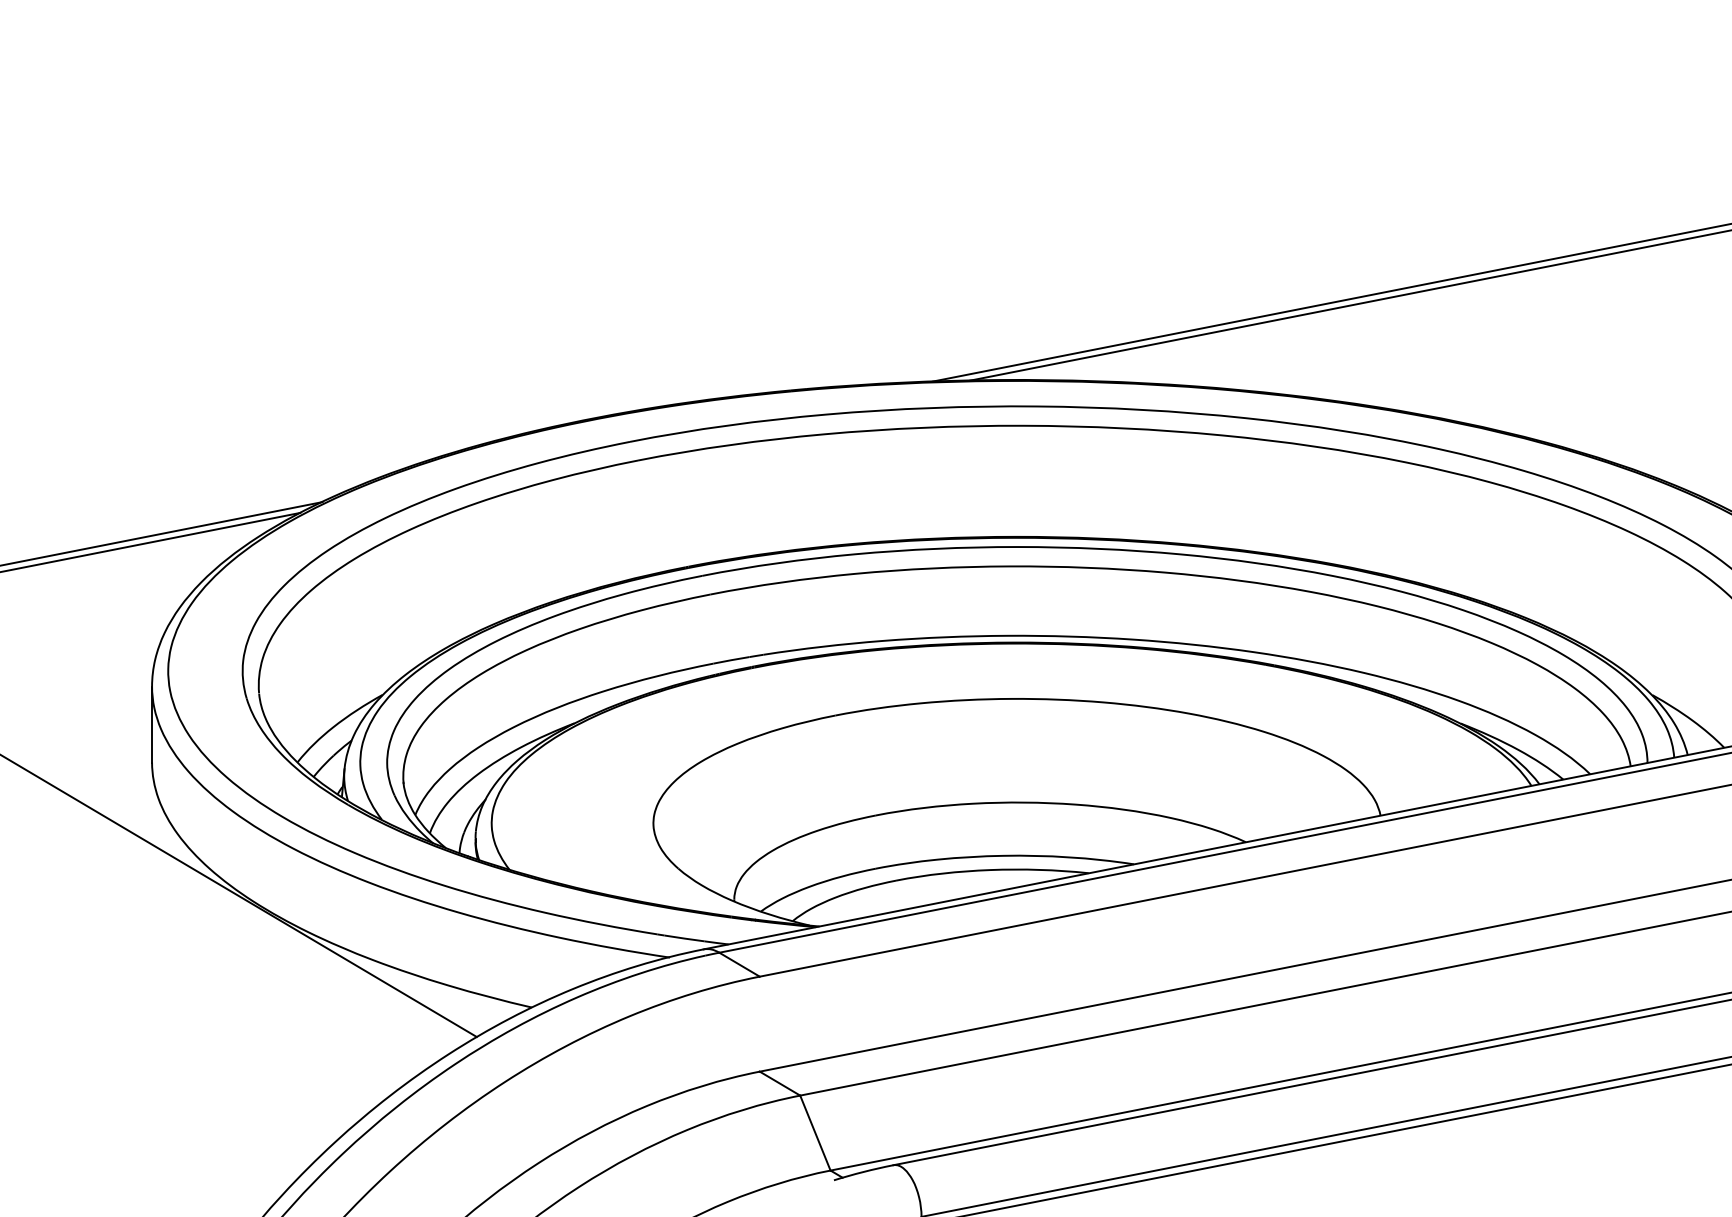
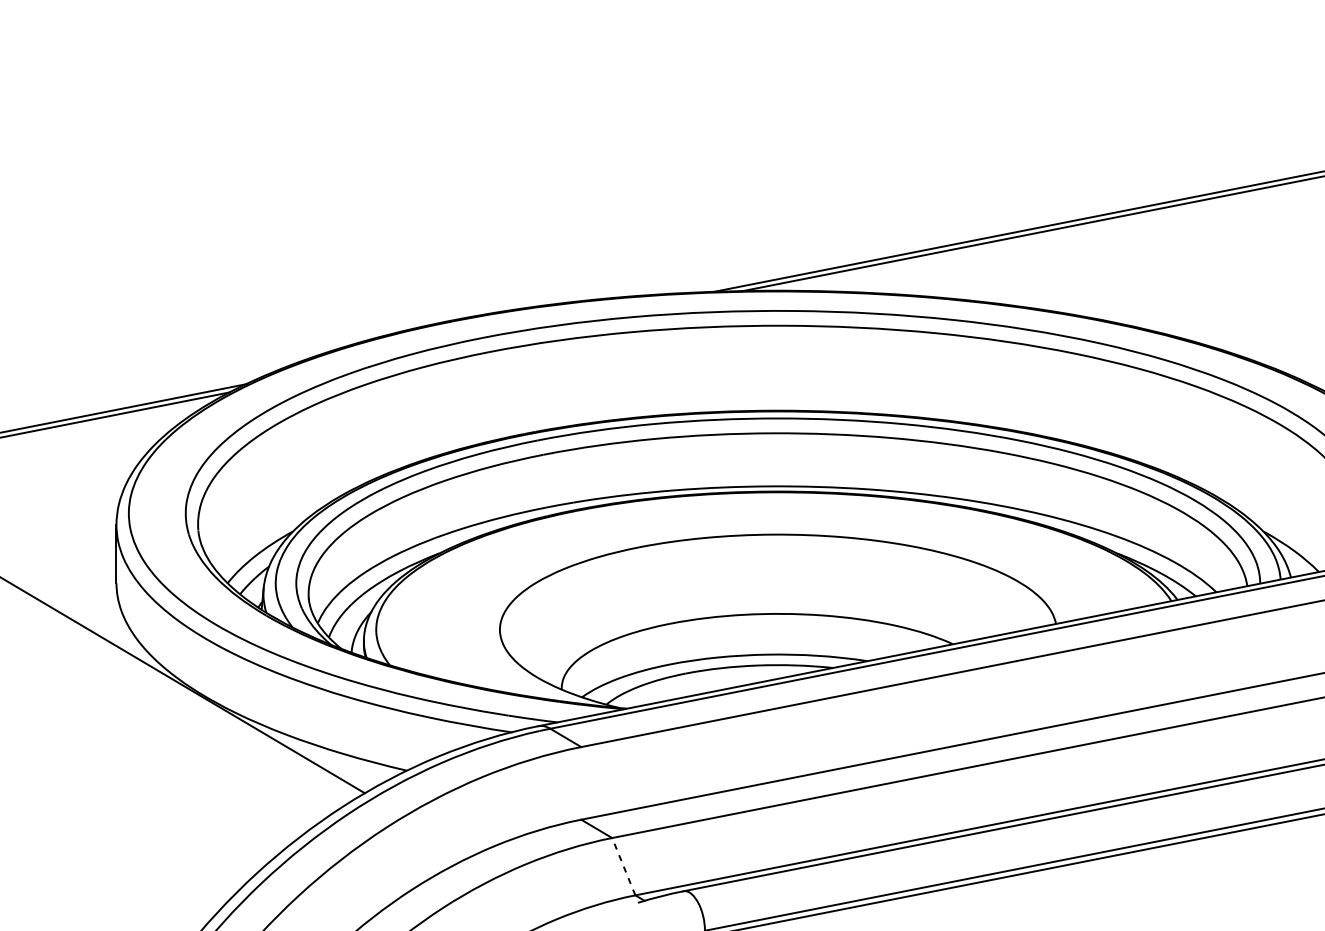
line: (815, 1132) -> (623, 866), solid -> dashed

